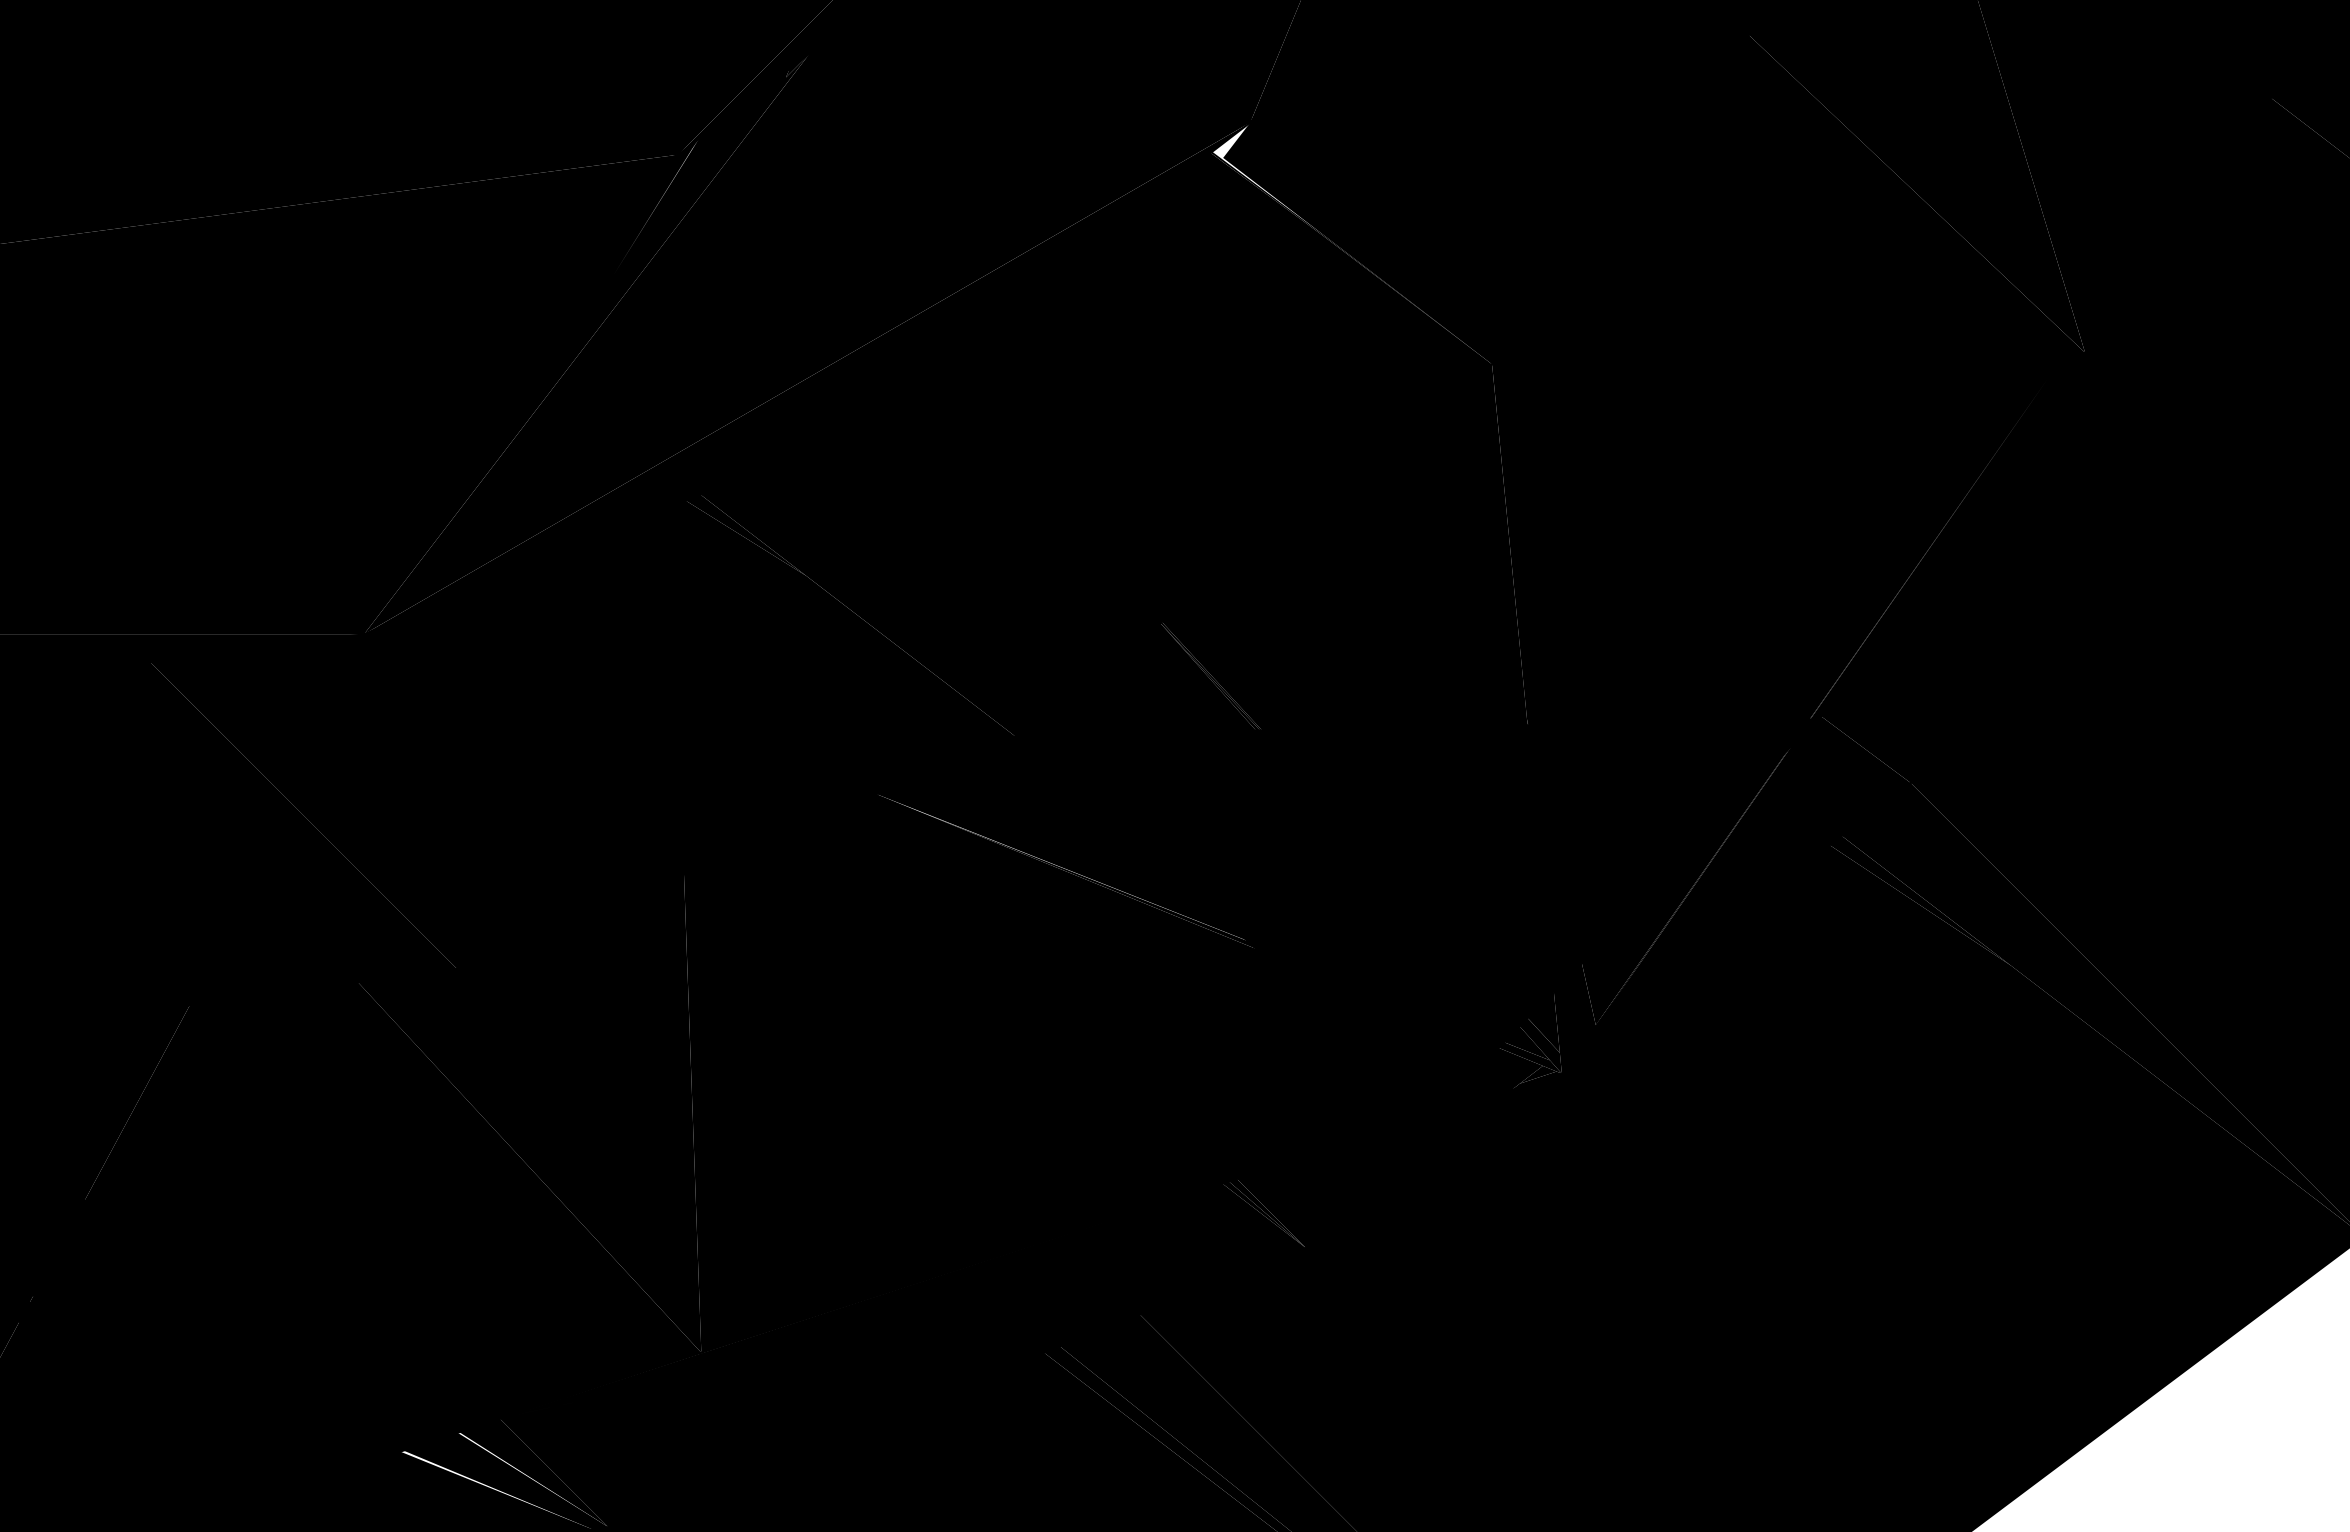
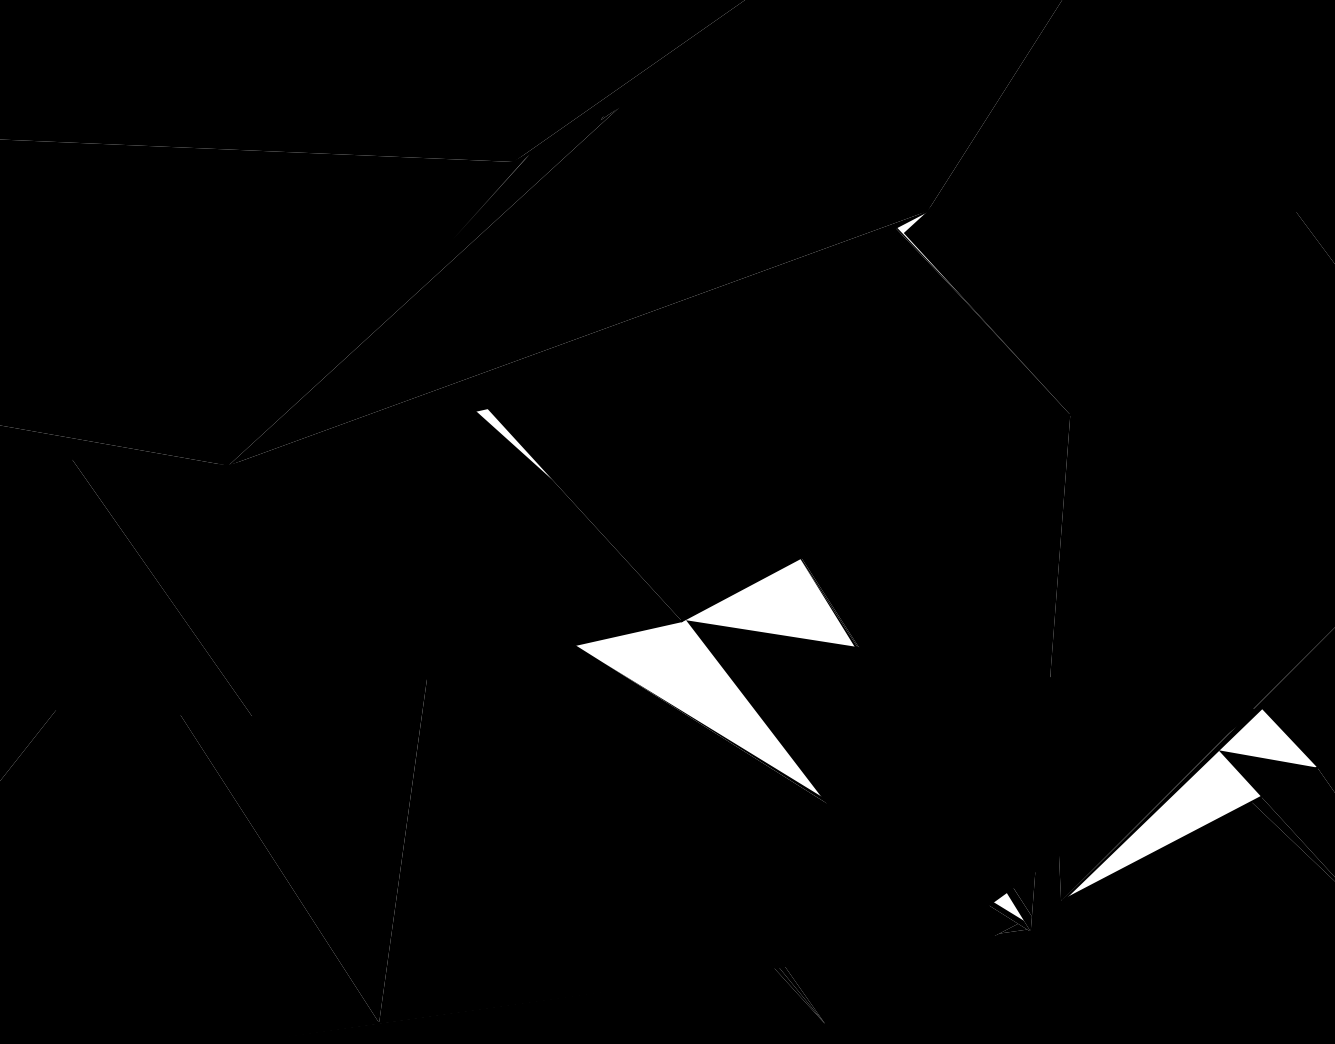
fill: (746, 535) -> (514, 443), removed
fill: (1213, 841) -> (810, 721), removed
fill: (1754, 869) -> (1194, 809), removed

